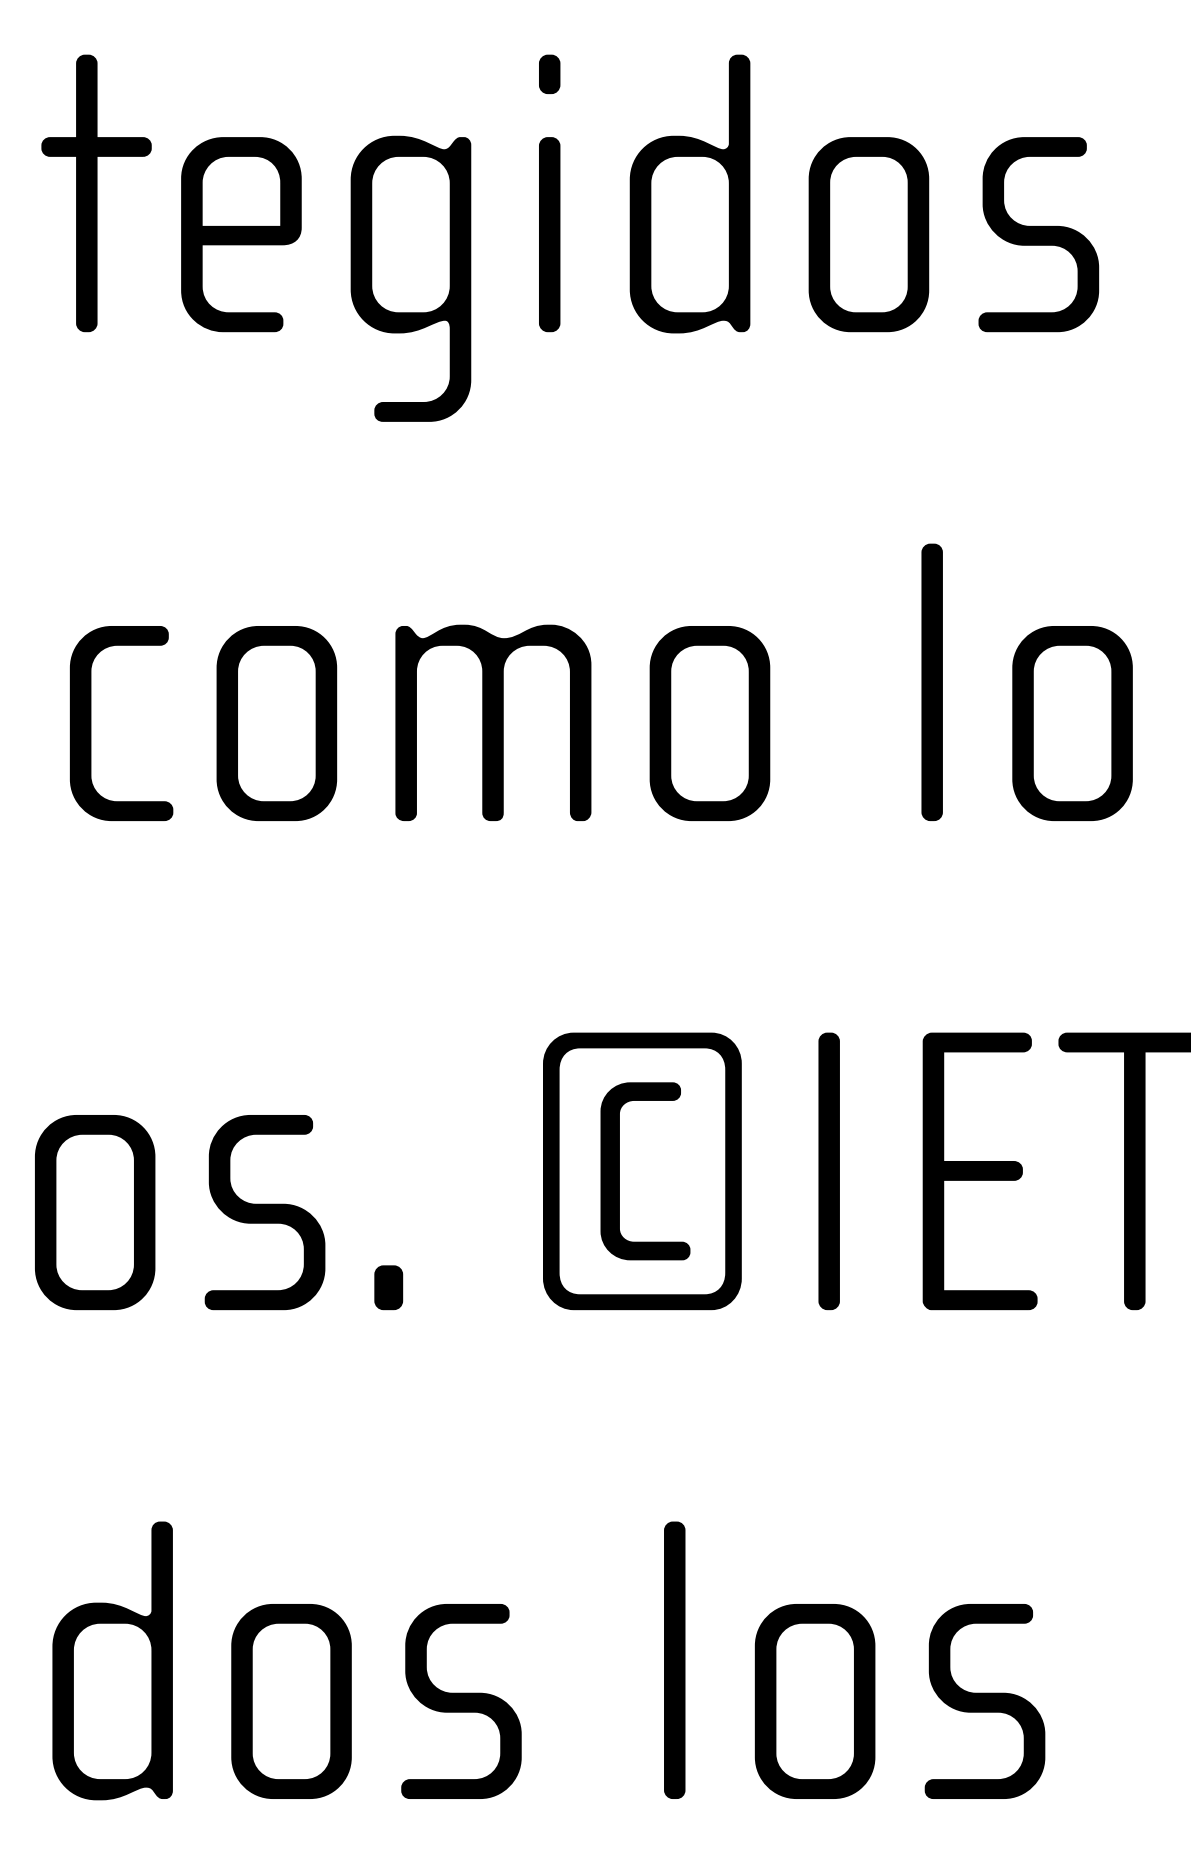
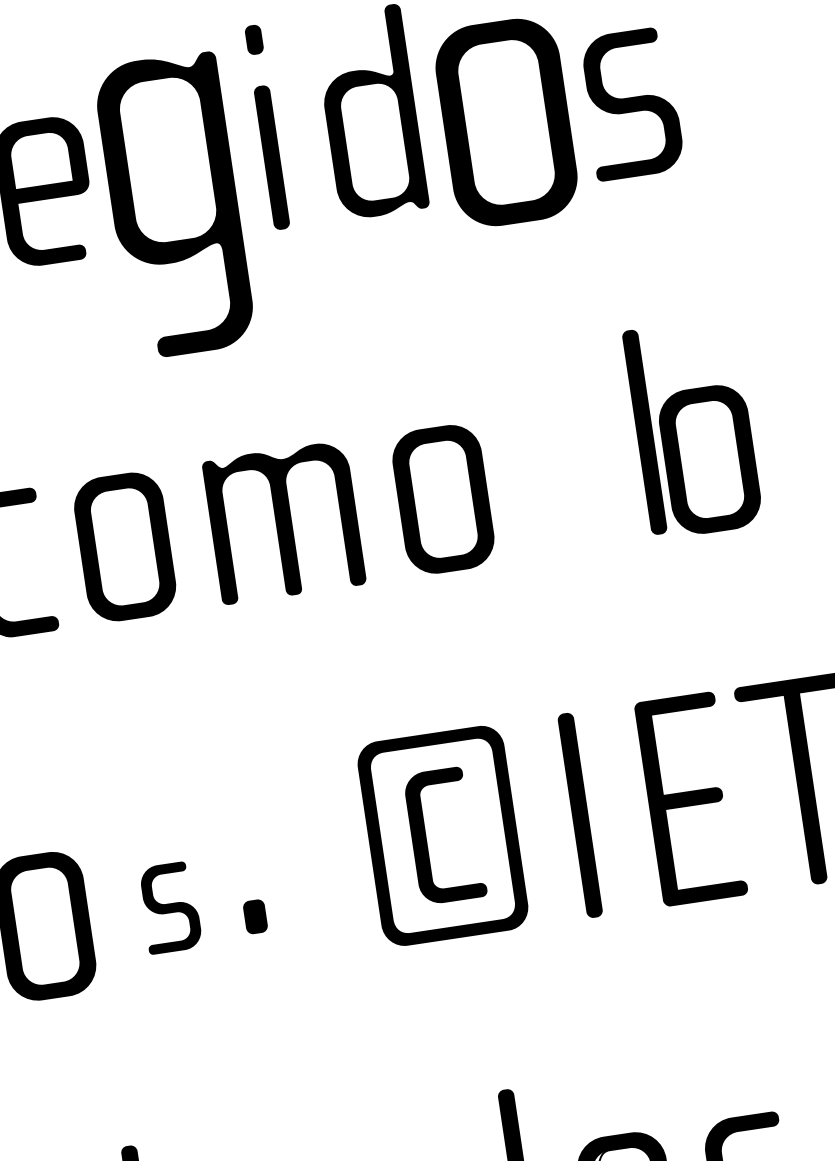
part: (868, 234) -> (506, 122), size x1.4
part: (410, 278) -> (174, 205), size x1.4
part: (931, 681) -> (644, 431), moved
part: (264, 1212) -> (169, 907), size x0.6
part: (388, 1287) -> (255, 916), moved

